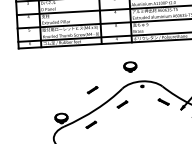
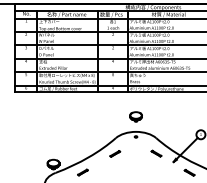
part: (129, 66) -> (135, 116), moved
part: (92, 89) -> (86, 137), removed

